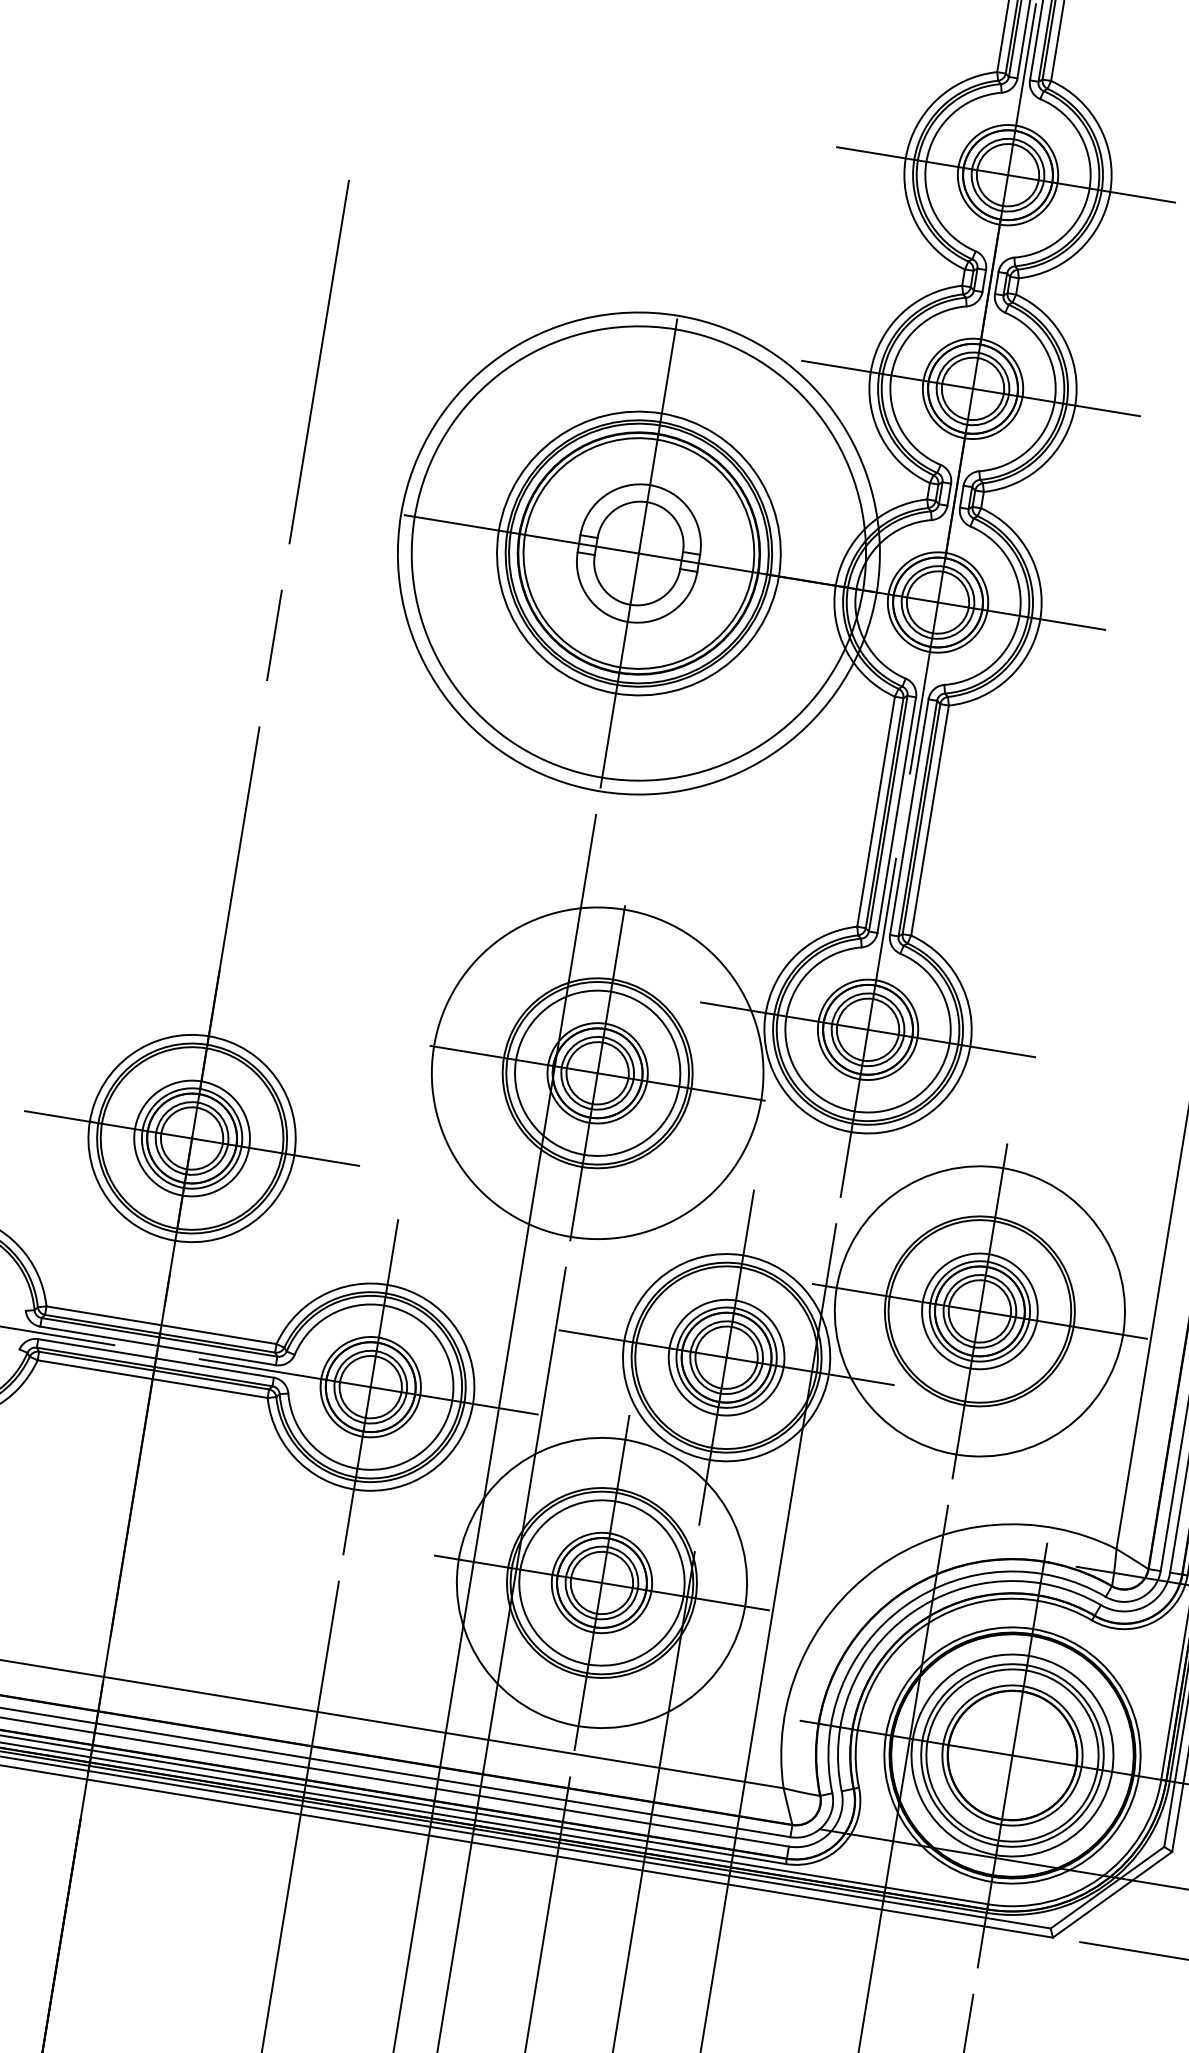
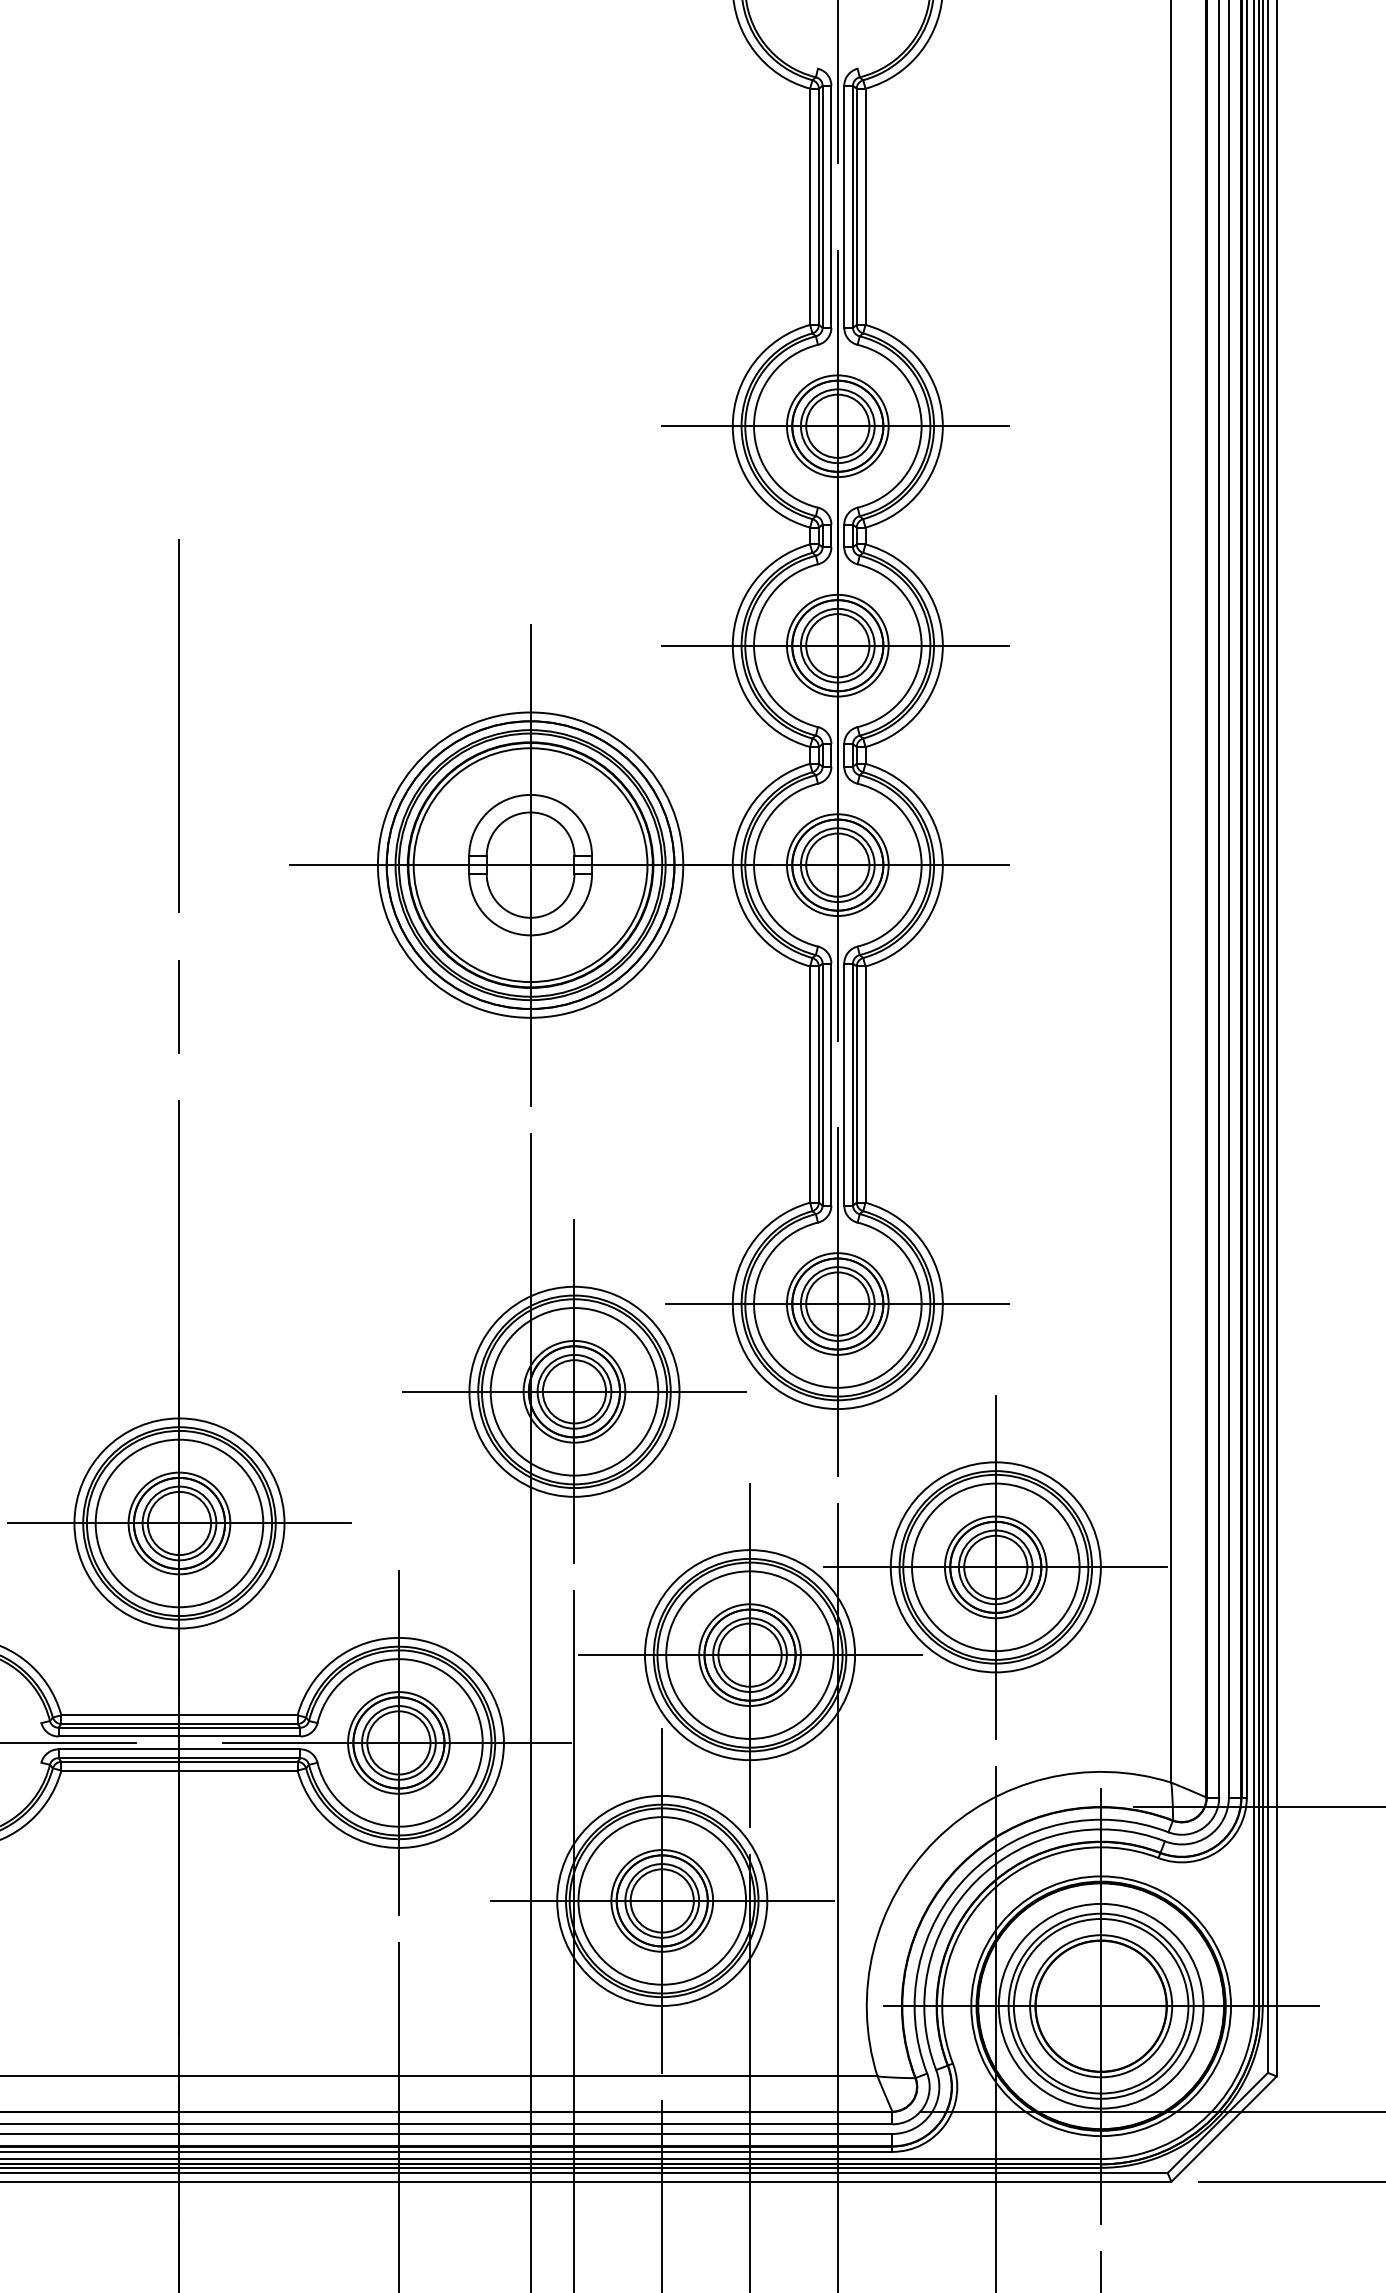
circle: (638, 552) -> (530, 864), size x0.62
circle: (638, 553) -> (530, 865), size x0.62
circle: (597, 1072) -> (574, 1391), size x0.62
circle: (192, 1138) -> (179, 1523), size x1.43
circle: (979, 1311) -> (995, 1567), size x0.71
circle: (979, 1311) -> (995, 1567), size x1.43
circle: (726, 1356) -> (749, 1654), size x1.43
circle: (602, 1582) -> (662, 1900), size x0.71

